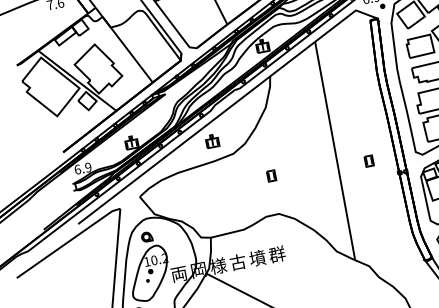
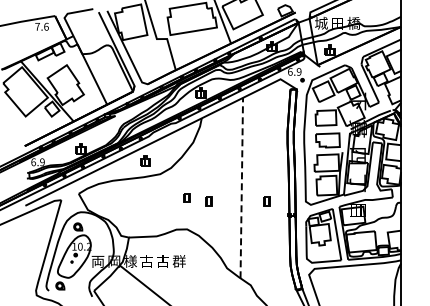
line: (334, 149) -> (241, 186), solid -> dashed
part: (298, 175) -> (208, 201), added
text: (257, 258) -> (162, 261), 墳 -> 古

